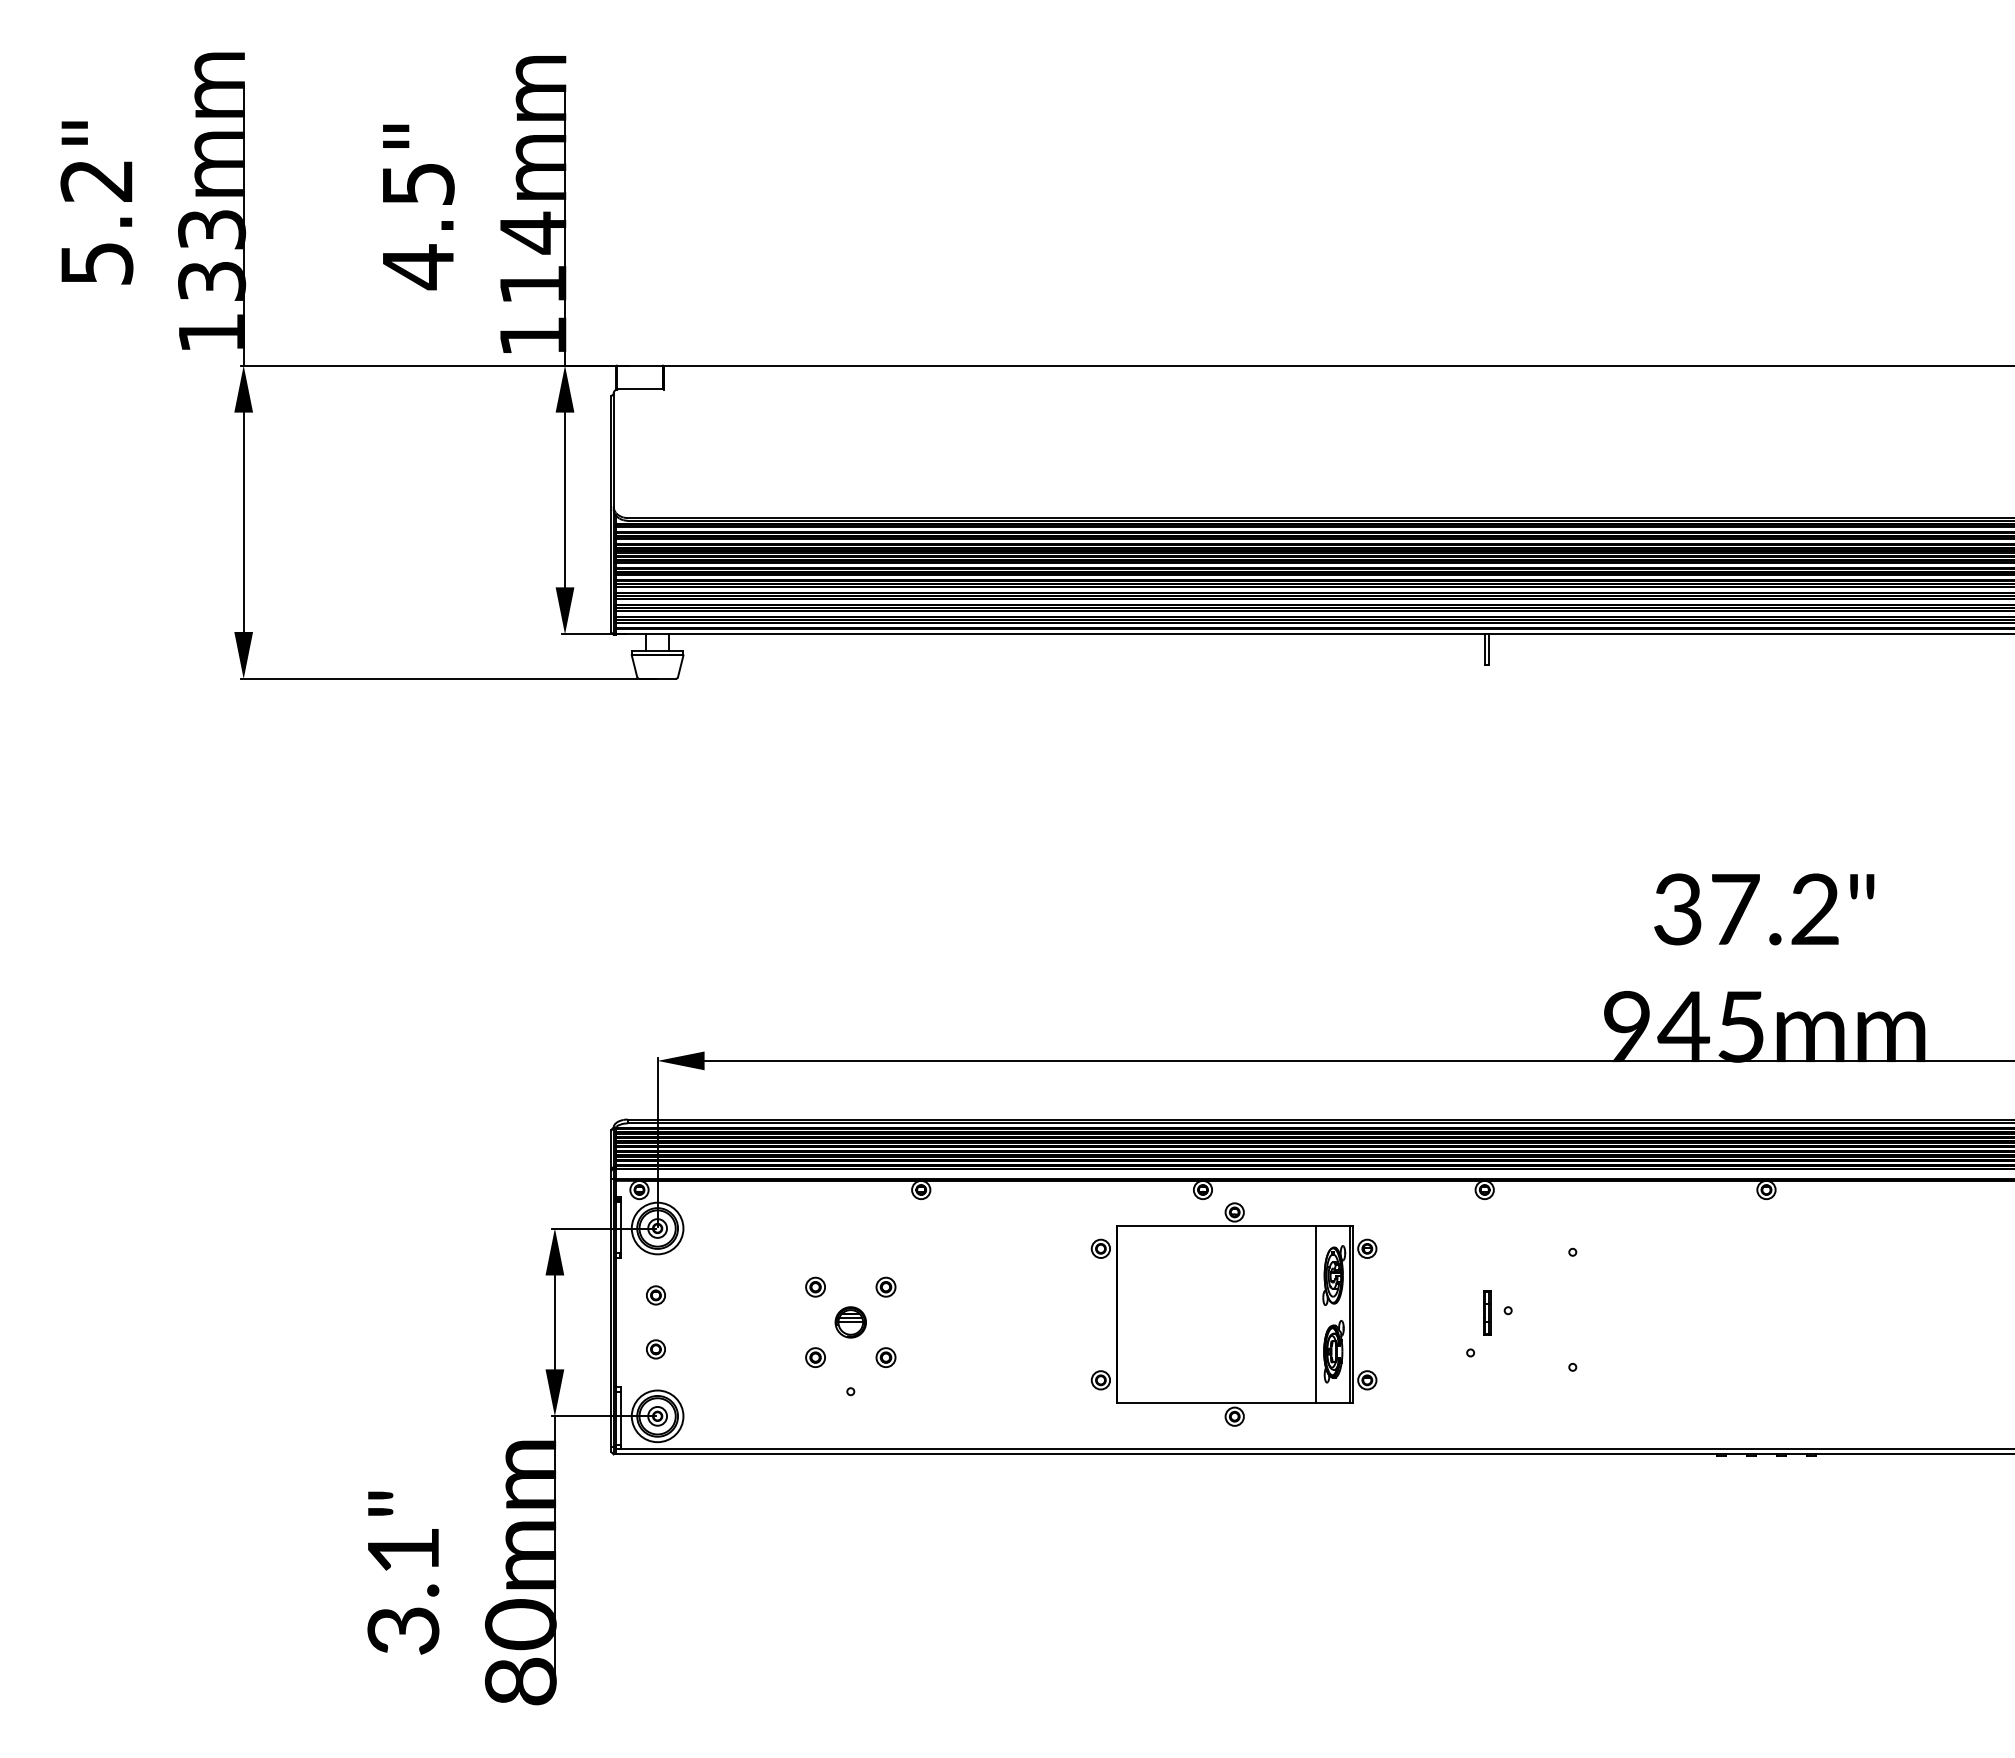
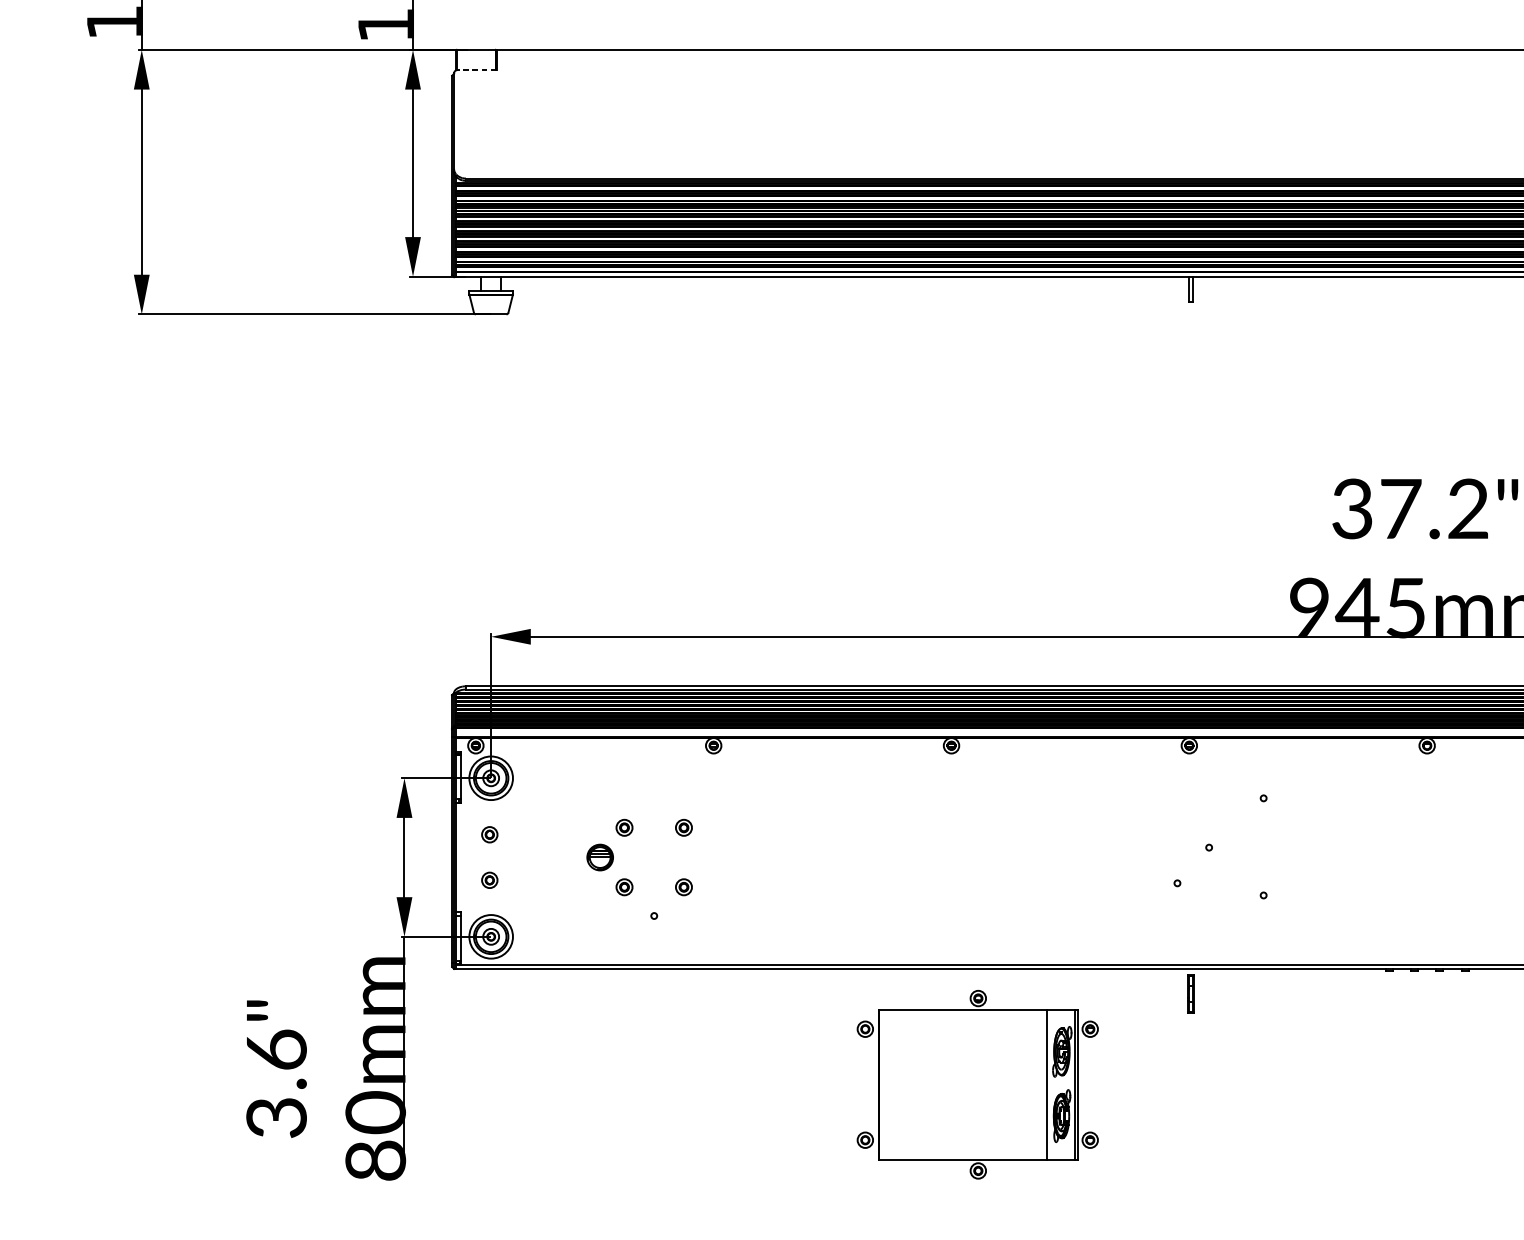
line: (641, 389) -> (477, 70), solid -> dashed
part: (1487, 1312) -> (1191, 993), moved
part: (1233, 1314) -> (977, 1084), moved
part: (850, 1322) -> (599, 857), moved
text: (403, 1549) -> (276, 1049), 3.1" -> 3.6"

